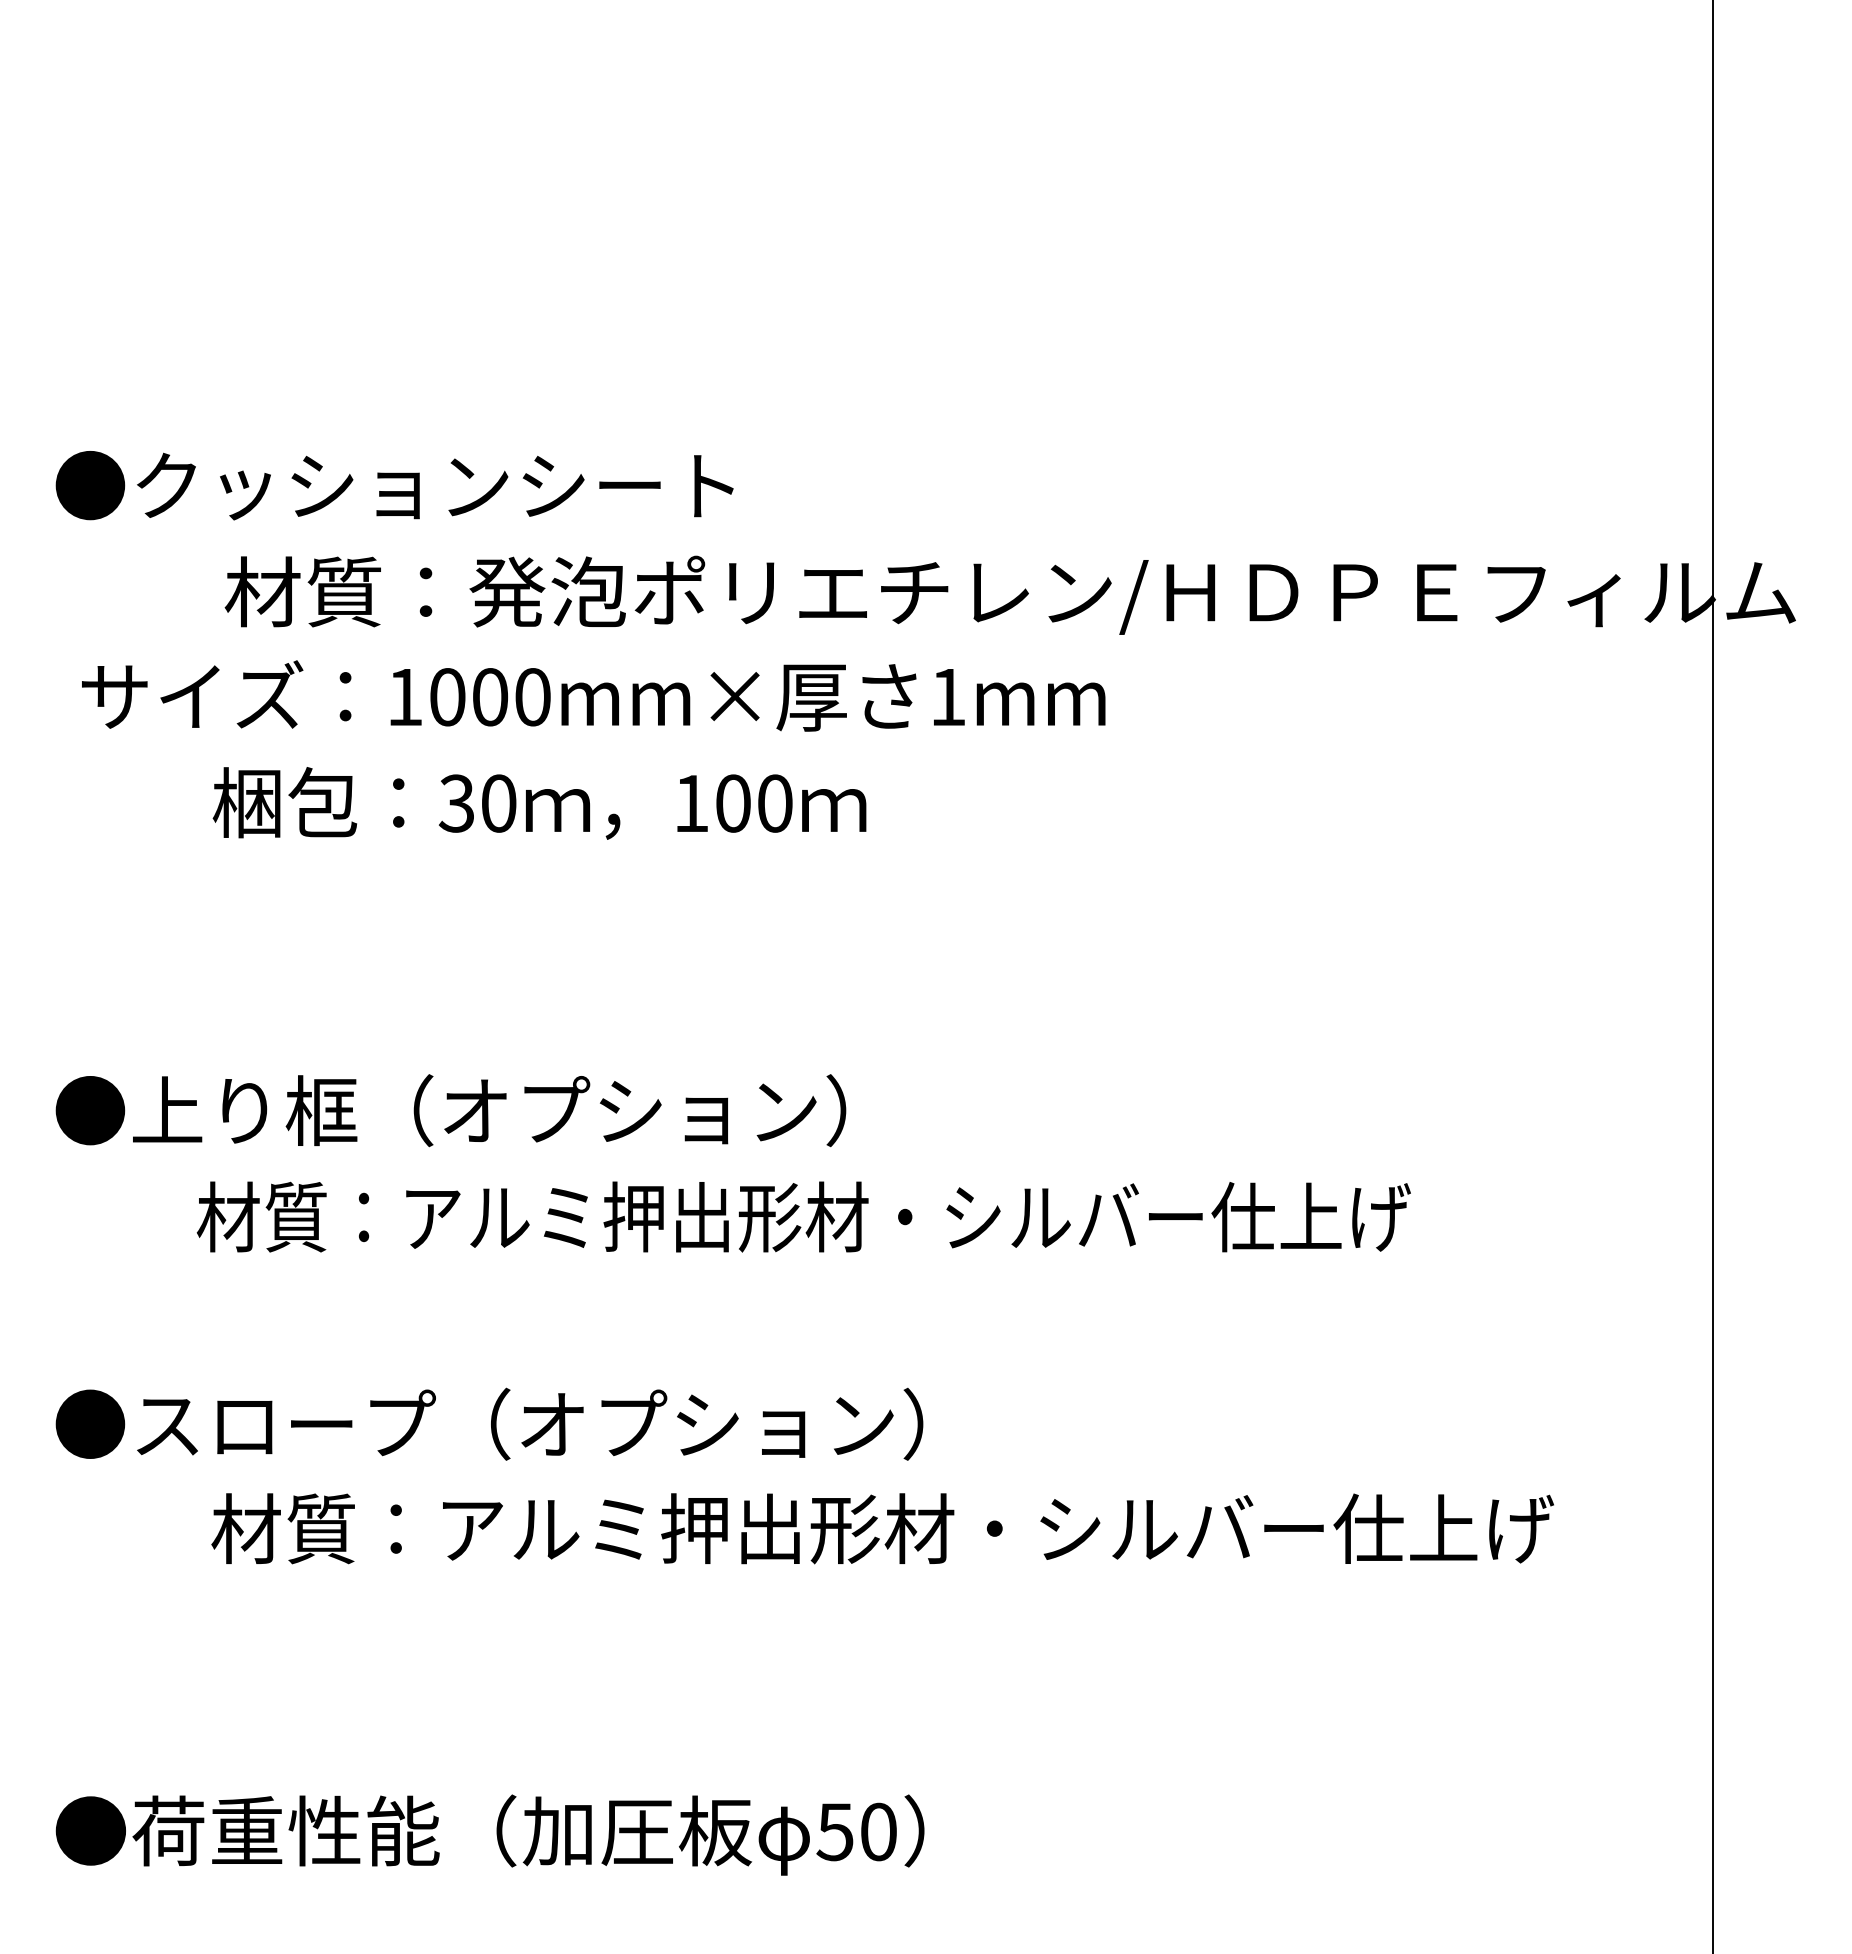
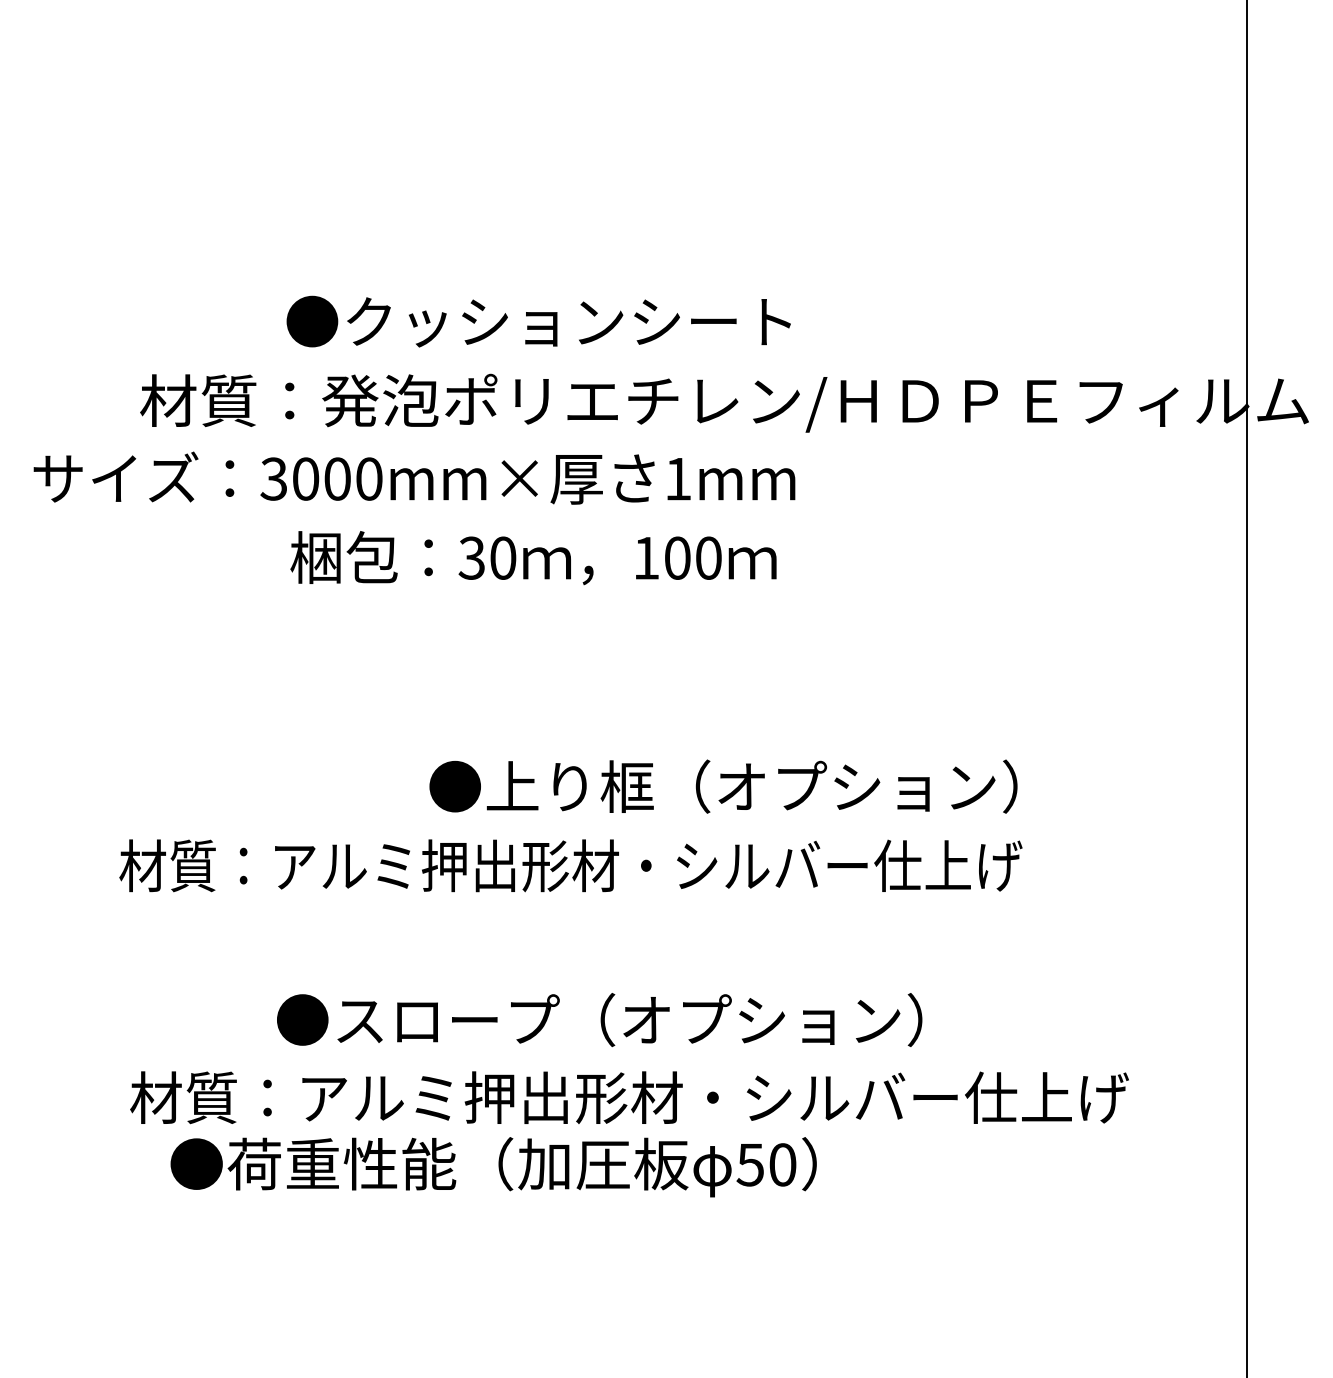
text: (394, 485) -> (538, 321), moved
text: (404, 697) -> (273, 479), 1000mm× -> 3000mm×
text: (539, 803) -> (533, 558), moved
text: (450, 1110) -> (723, 786), moved
text: (489, 1423) -> (599, 1019), moved
text: (489, 1834) -> (493, 1166), moved

